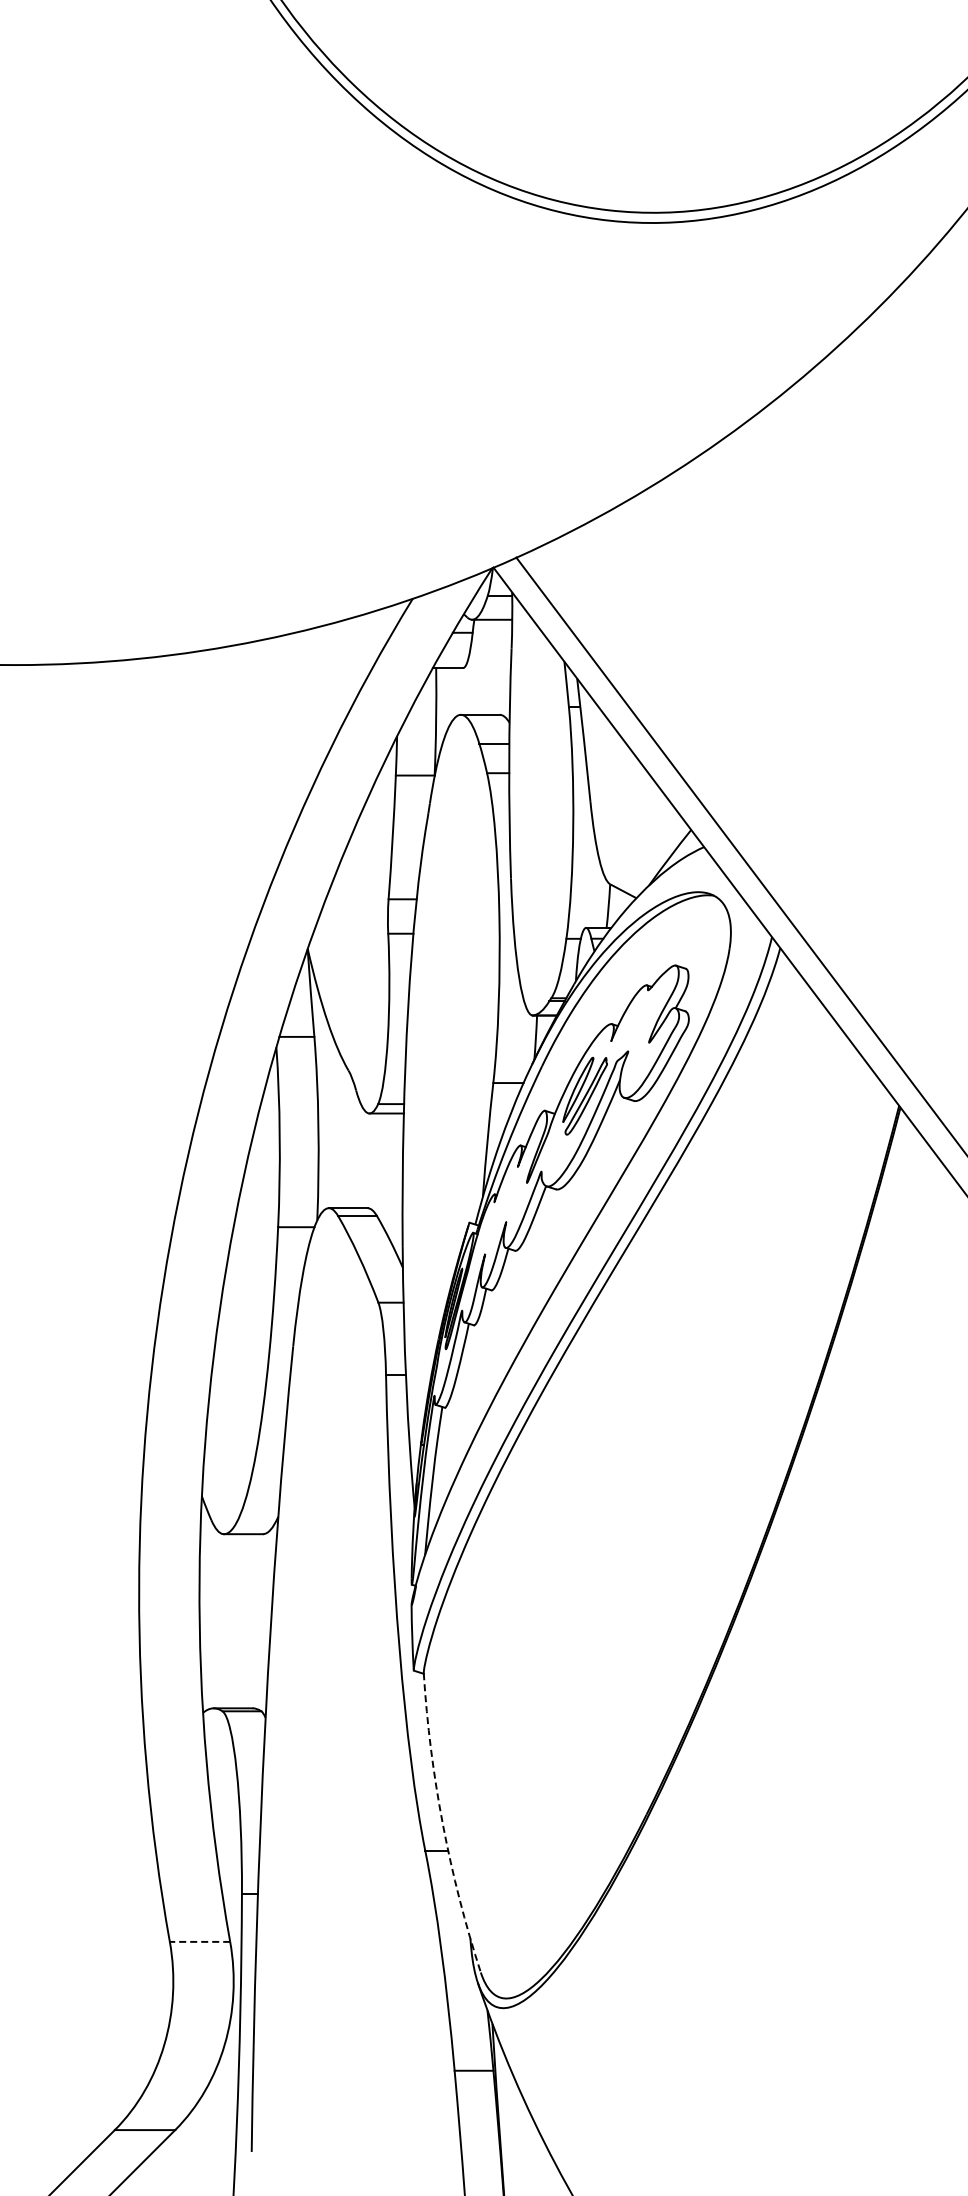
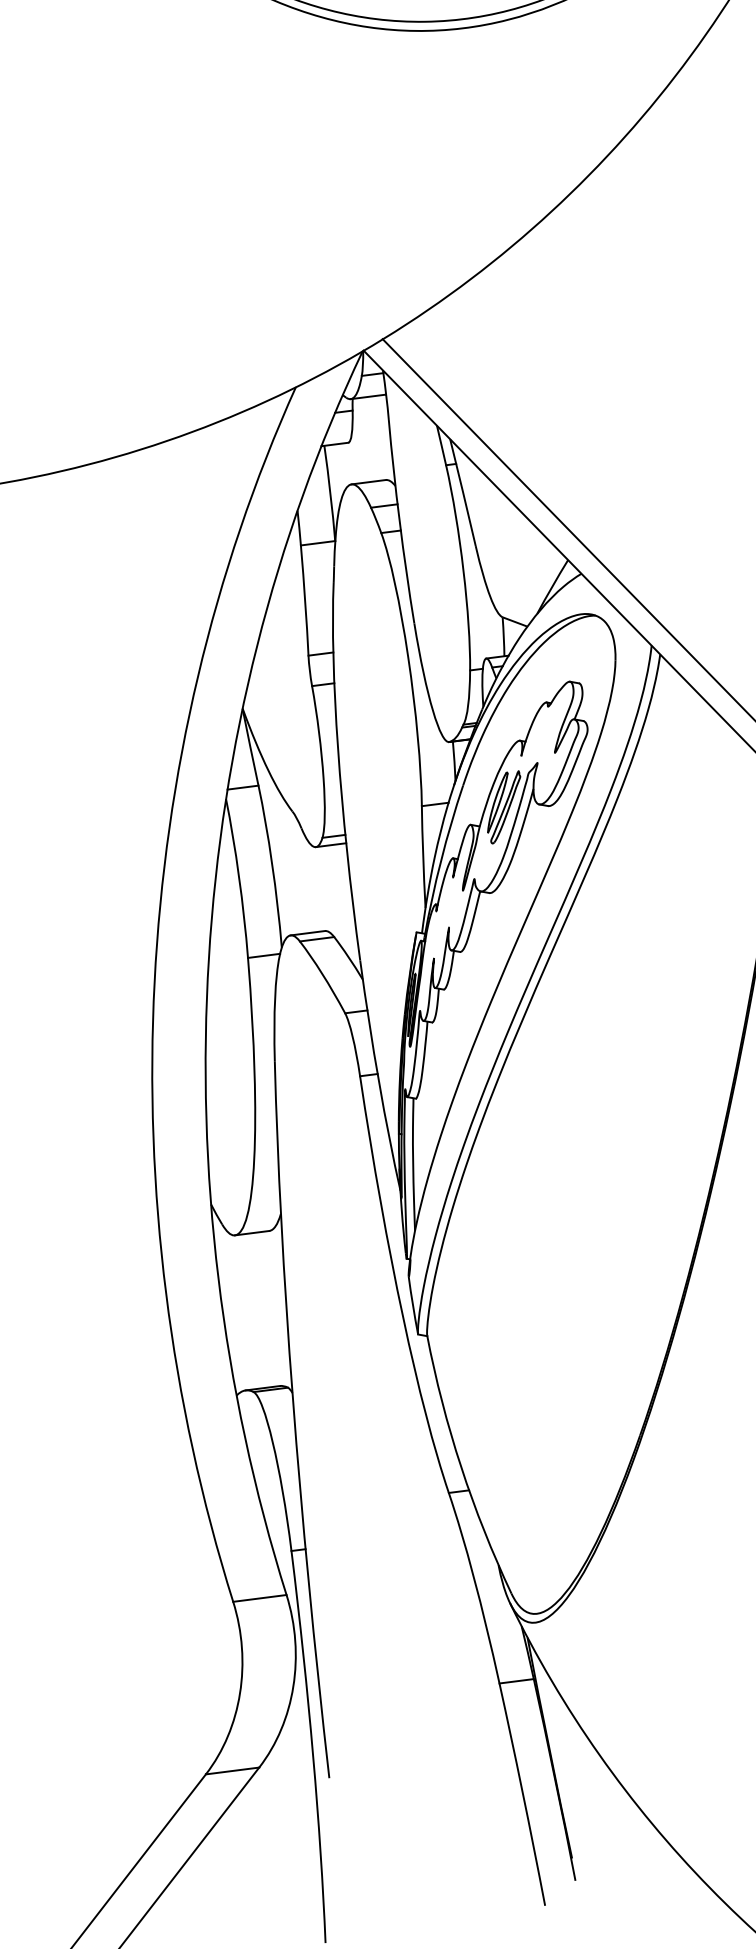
arc: (442, 1824) -> (460, 1467), dashed -> solid
line: (199, 1941) -> (259, 1598), dashed -> solid

